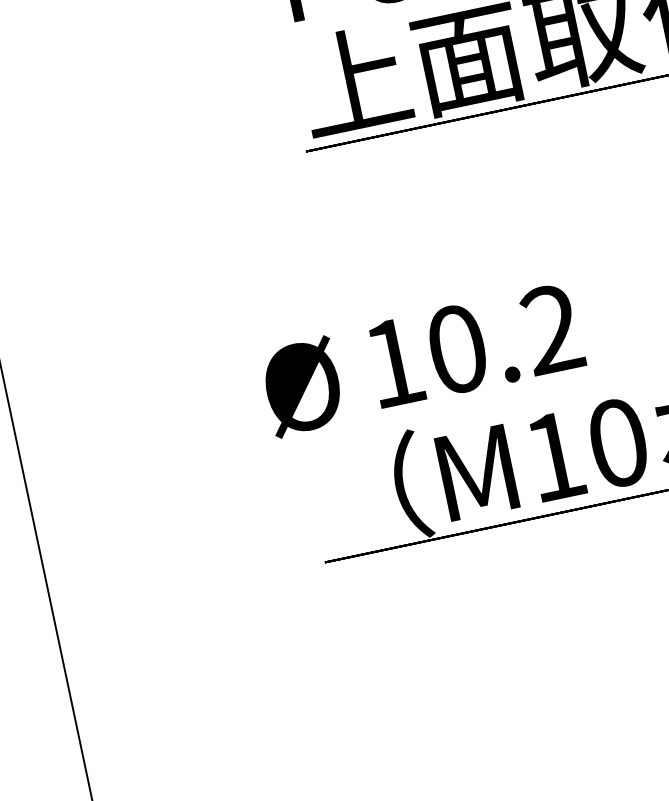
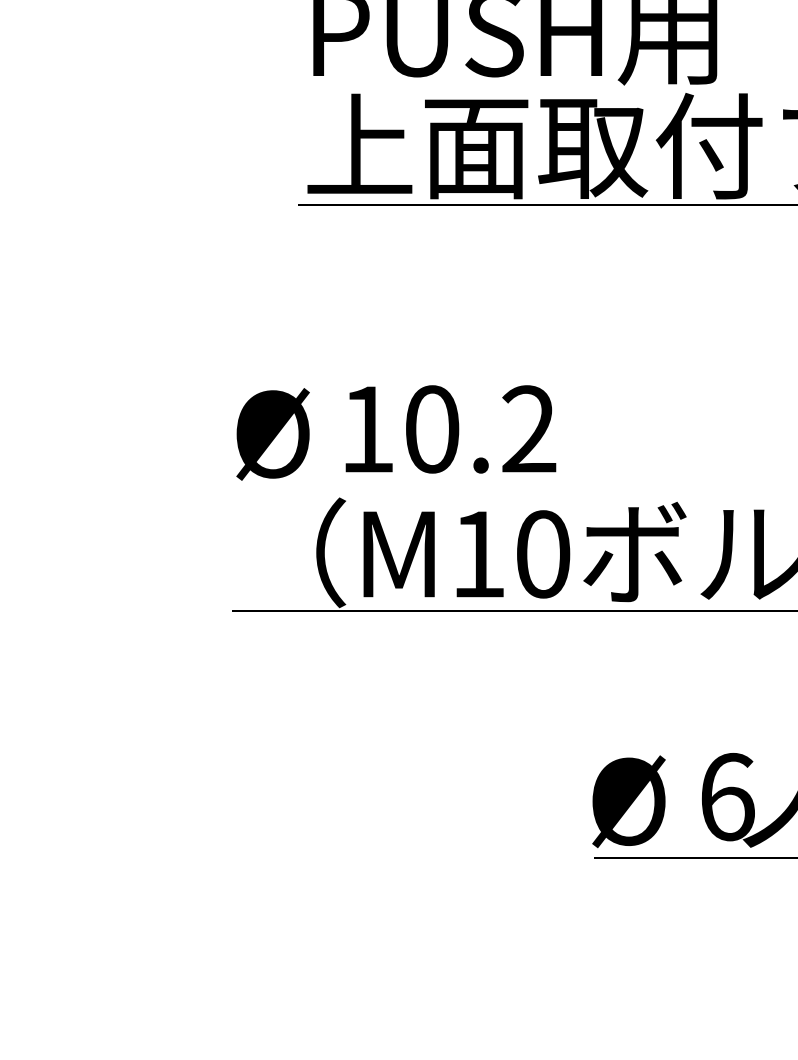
text: (423, 359) -> (396, 432), moved

